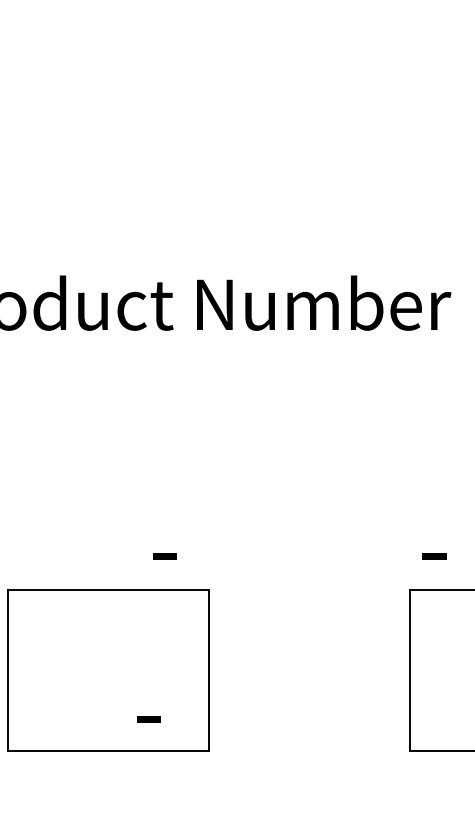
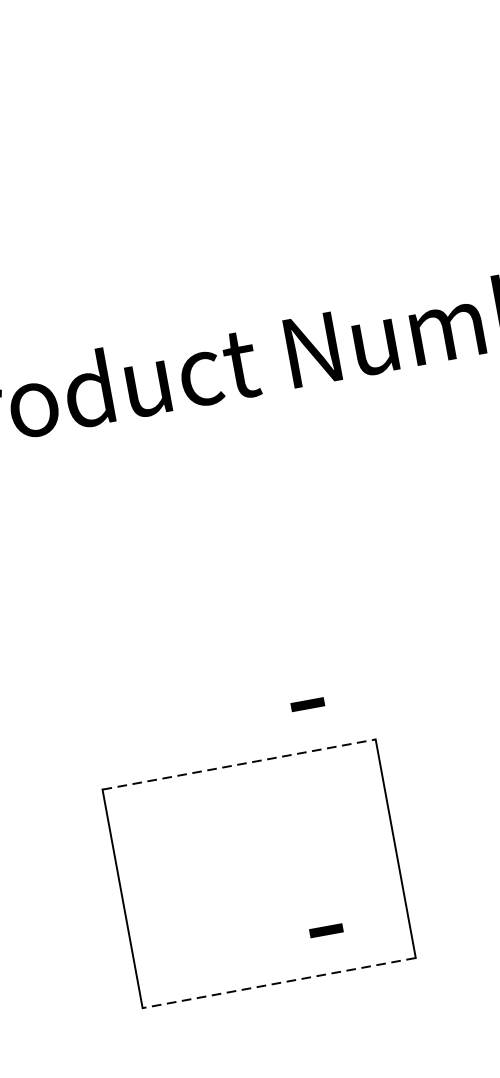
line: (108, 590) -> (239, 765), solid -> dashed
line: (107, 750) -> (277, 982), solid -> dashed

